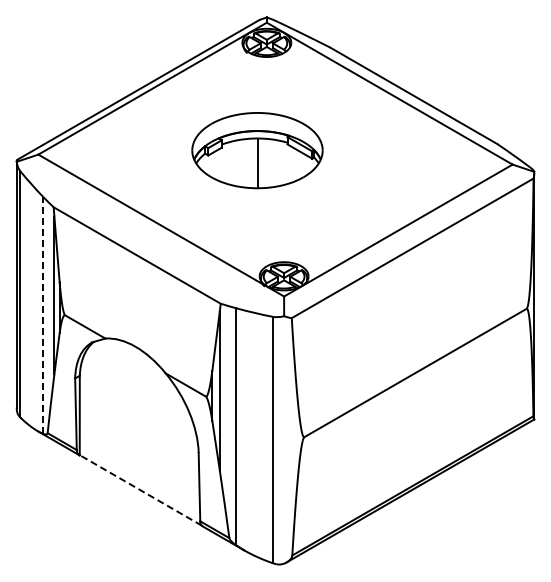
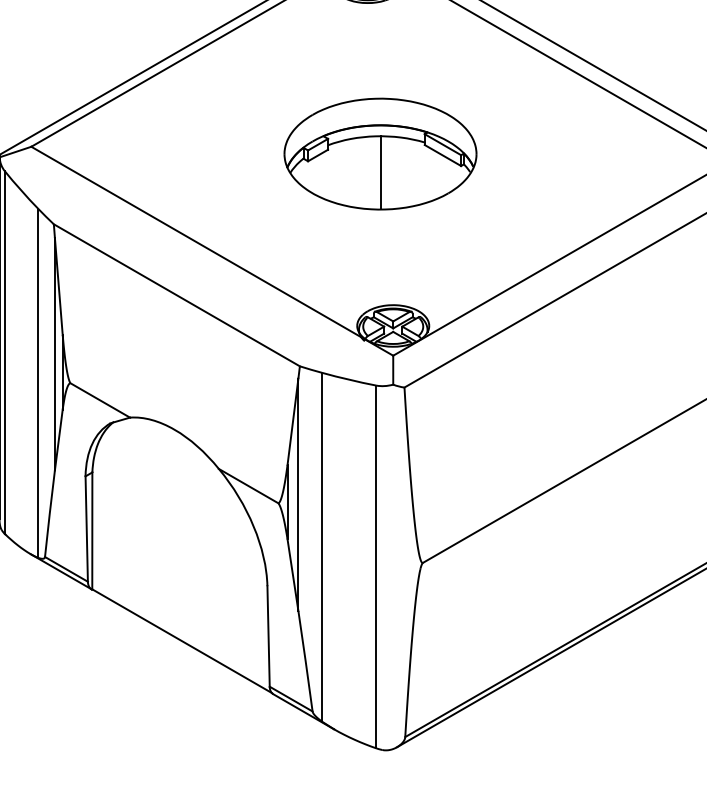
part: (257, 150) -> (380, 153), moved
line: (43, 314) -> (38, 382), dashed -> solid
line: (140, 490) -> (181, 641), dashed -> solid

